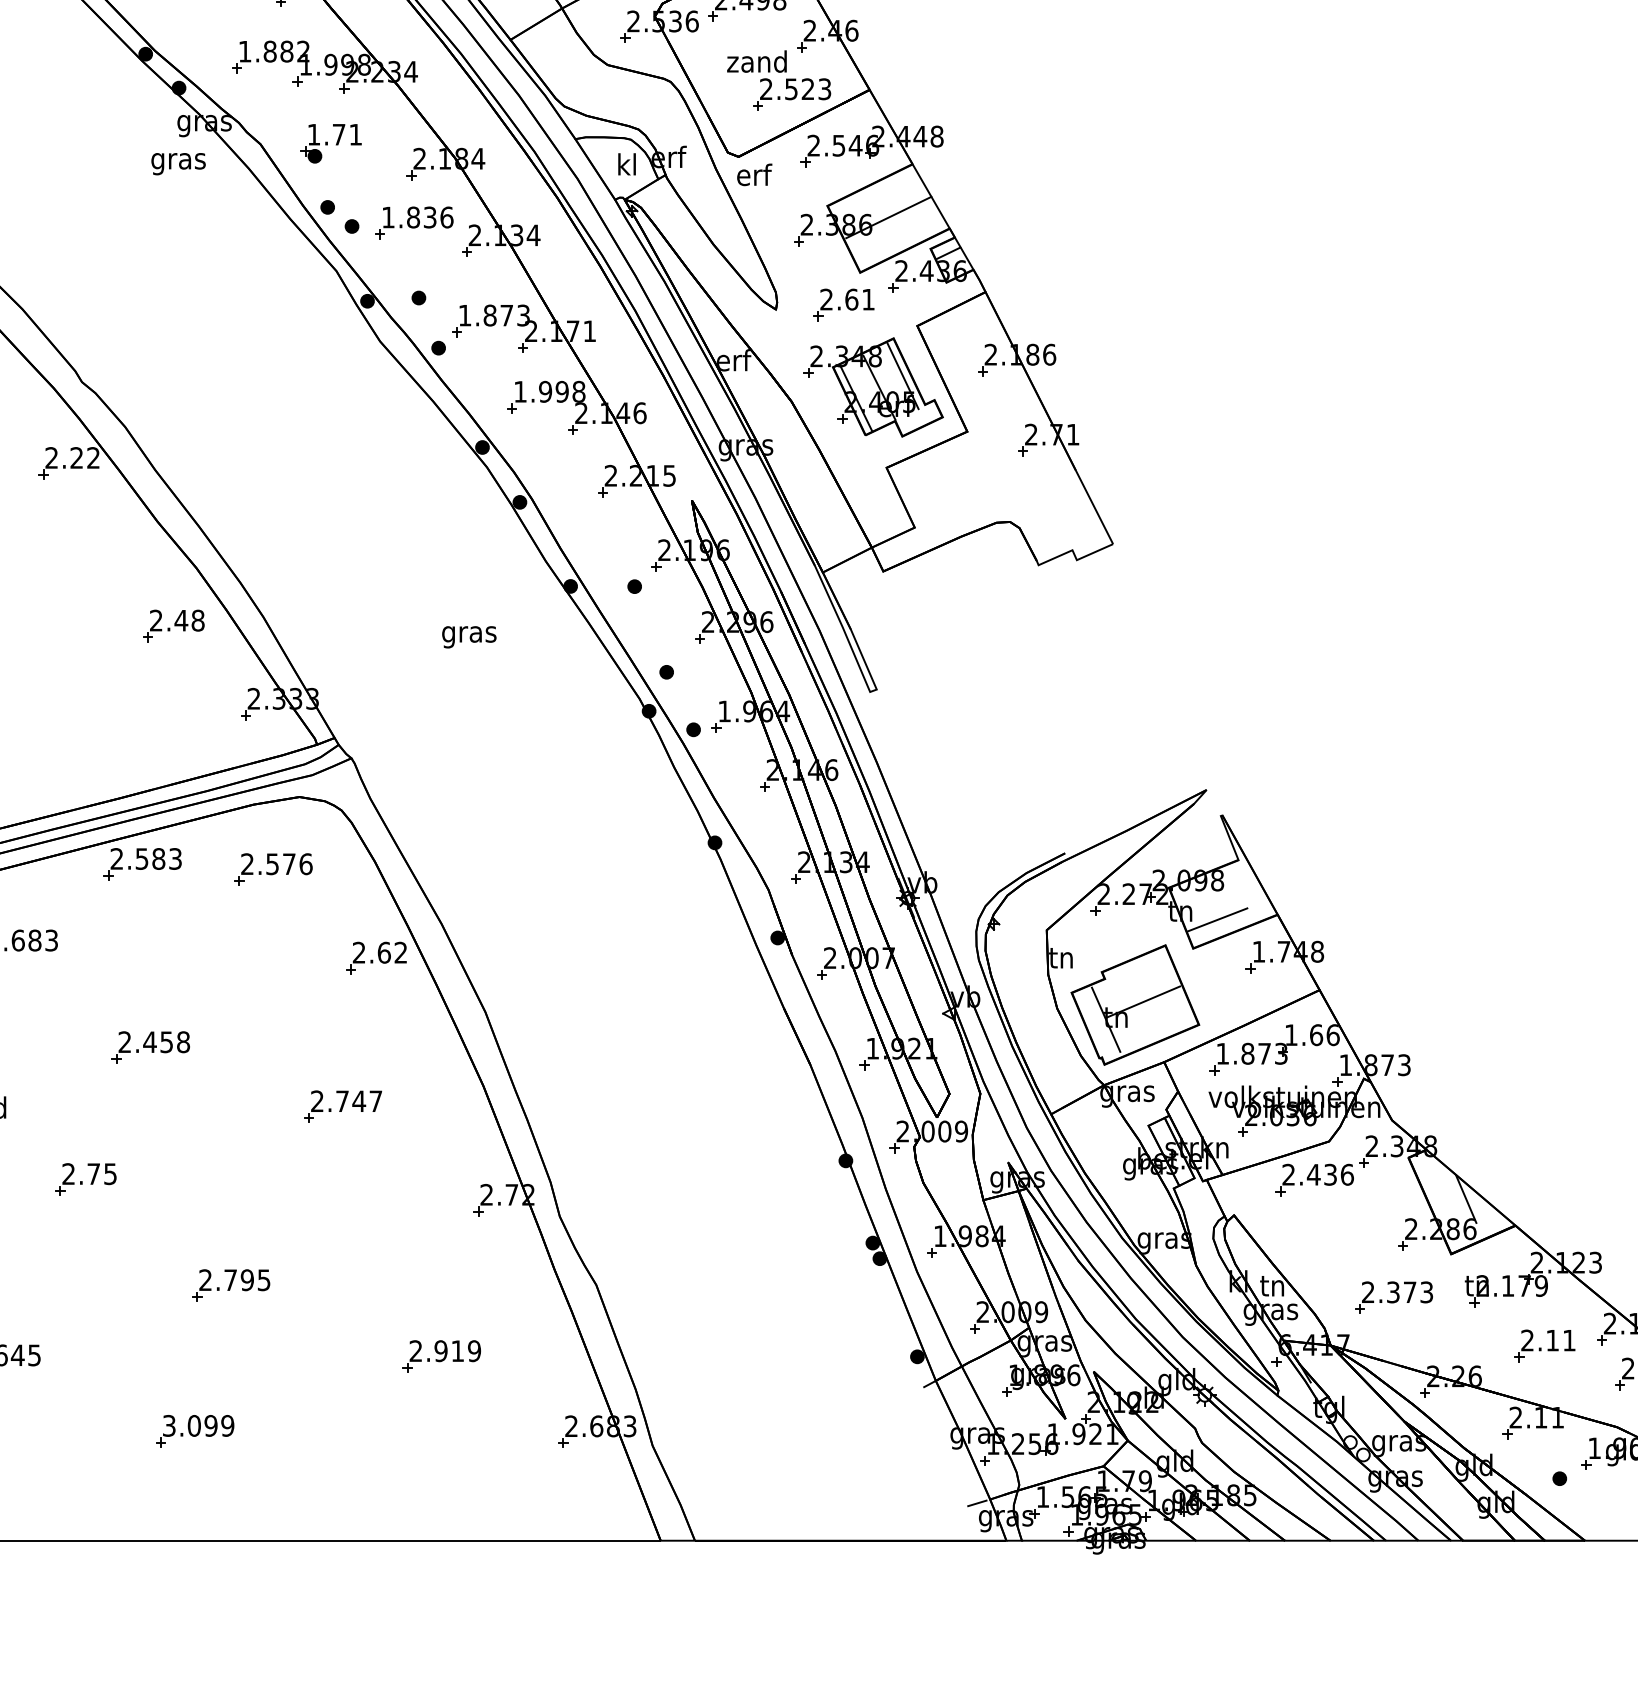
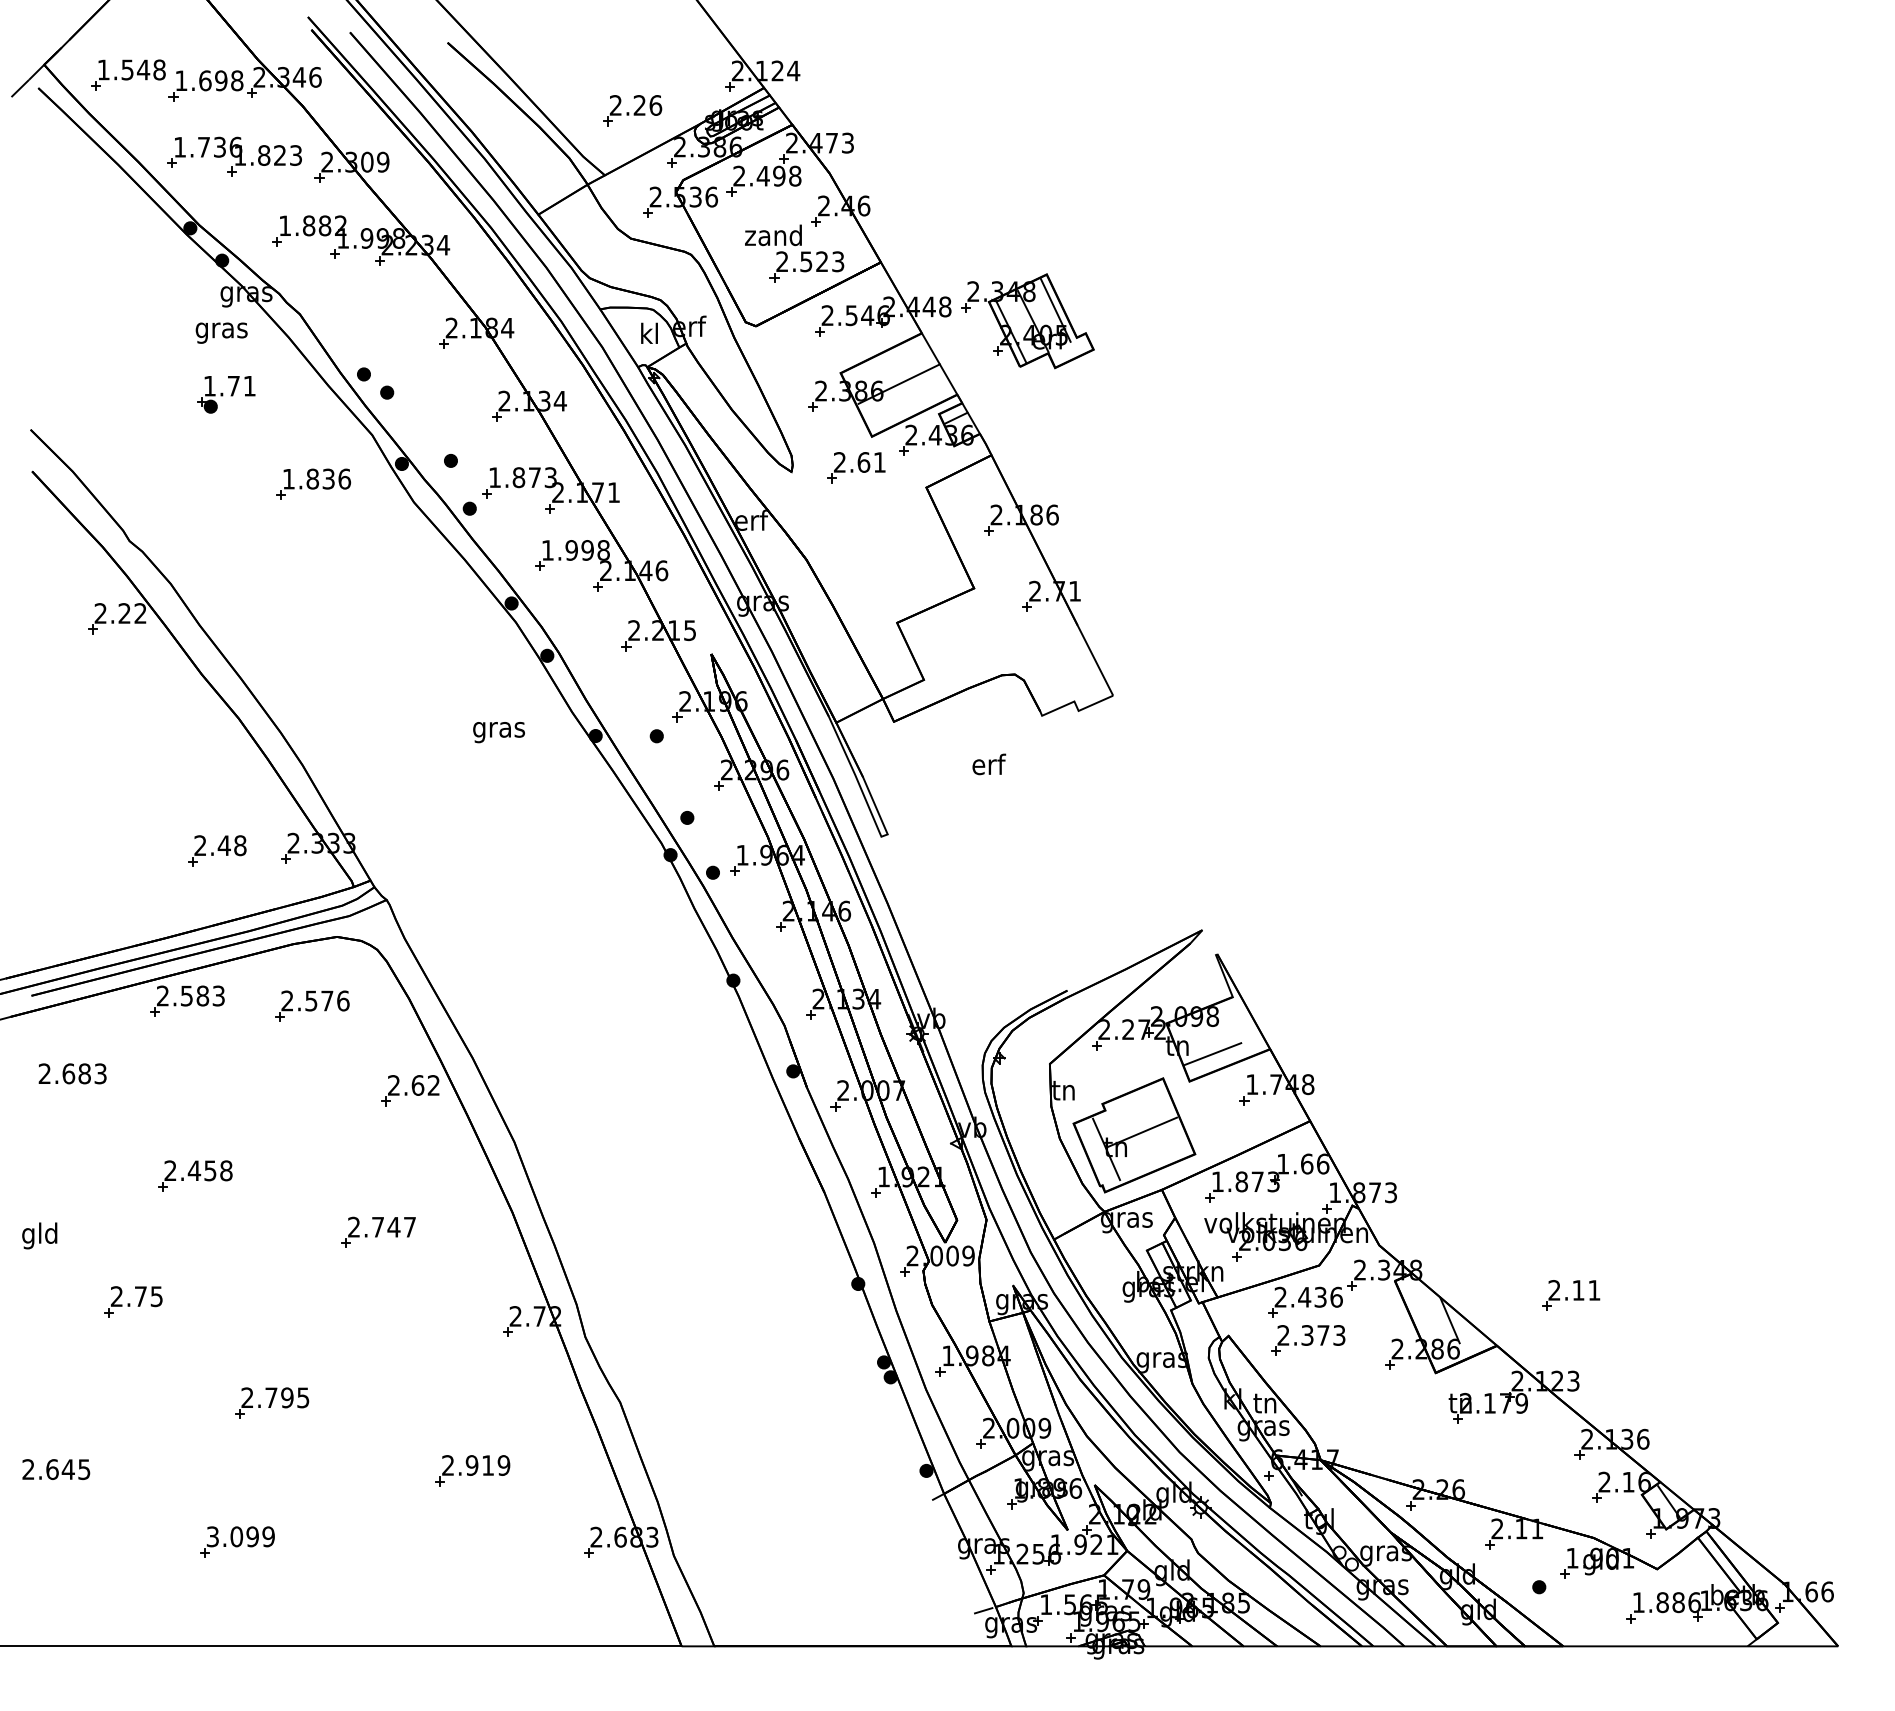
part: (331, 143) -> (226, 394), moved
text: (754, 174) -> (989, 764), moved
part: (414, 222) -> (313, 483), moved
part: (873, 387) -> (1027, 321), moved
part: (174, 625) -> (217, 850), moved
text: (468, 637) -> (498, 732), moved
part: (1394, 1297) -> (1308, 1340), moved
part: (1545, 1345) -> (1571, 1295), moved

